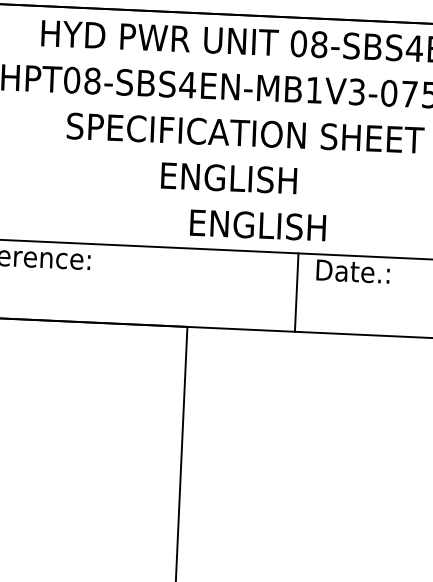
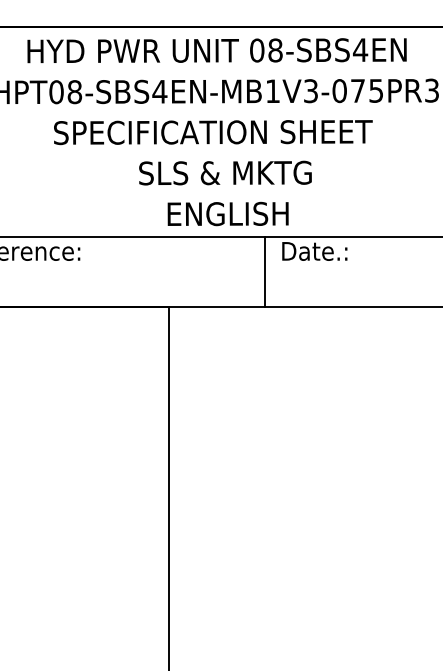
text: (257, 178) -> (225, 172), ENGLISH -> SLS & MKTG

